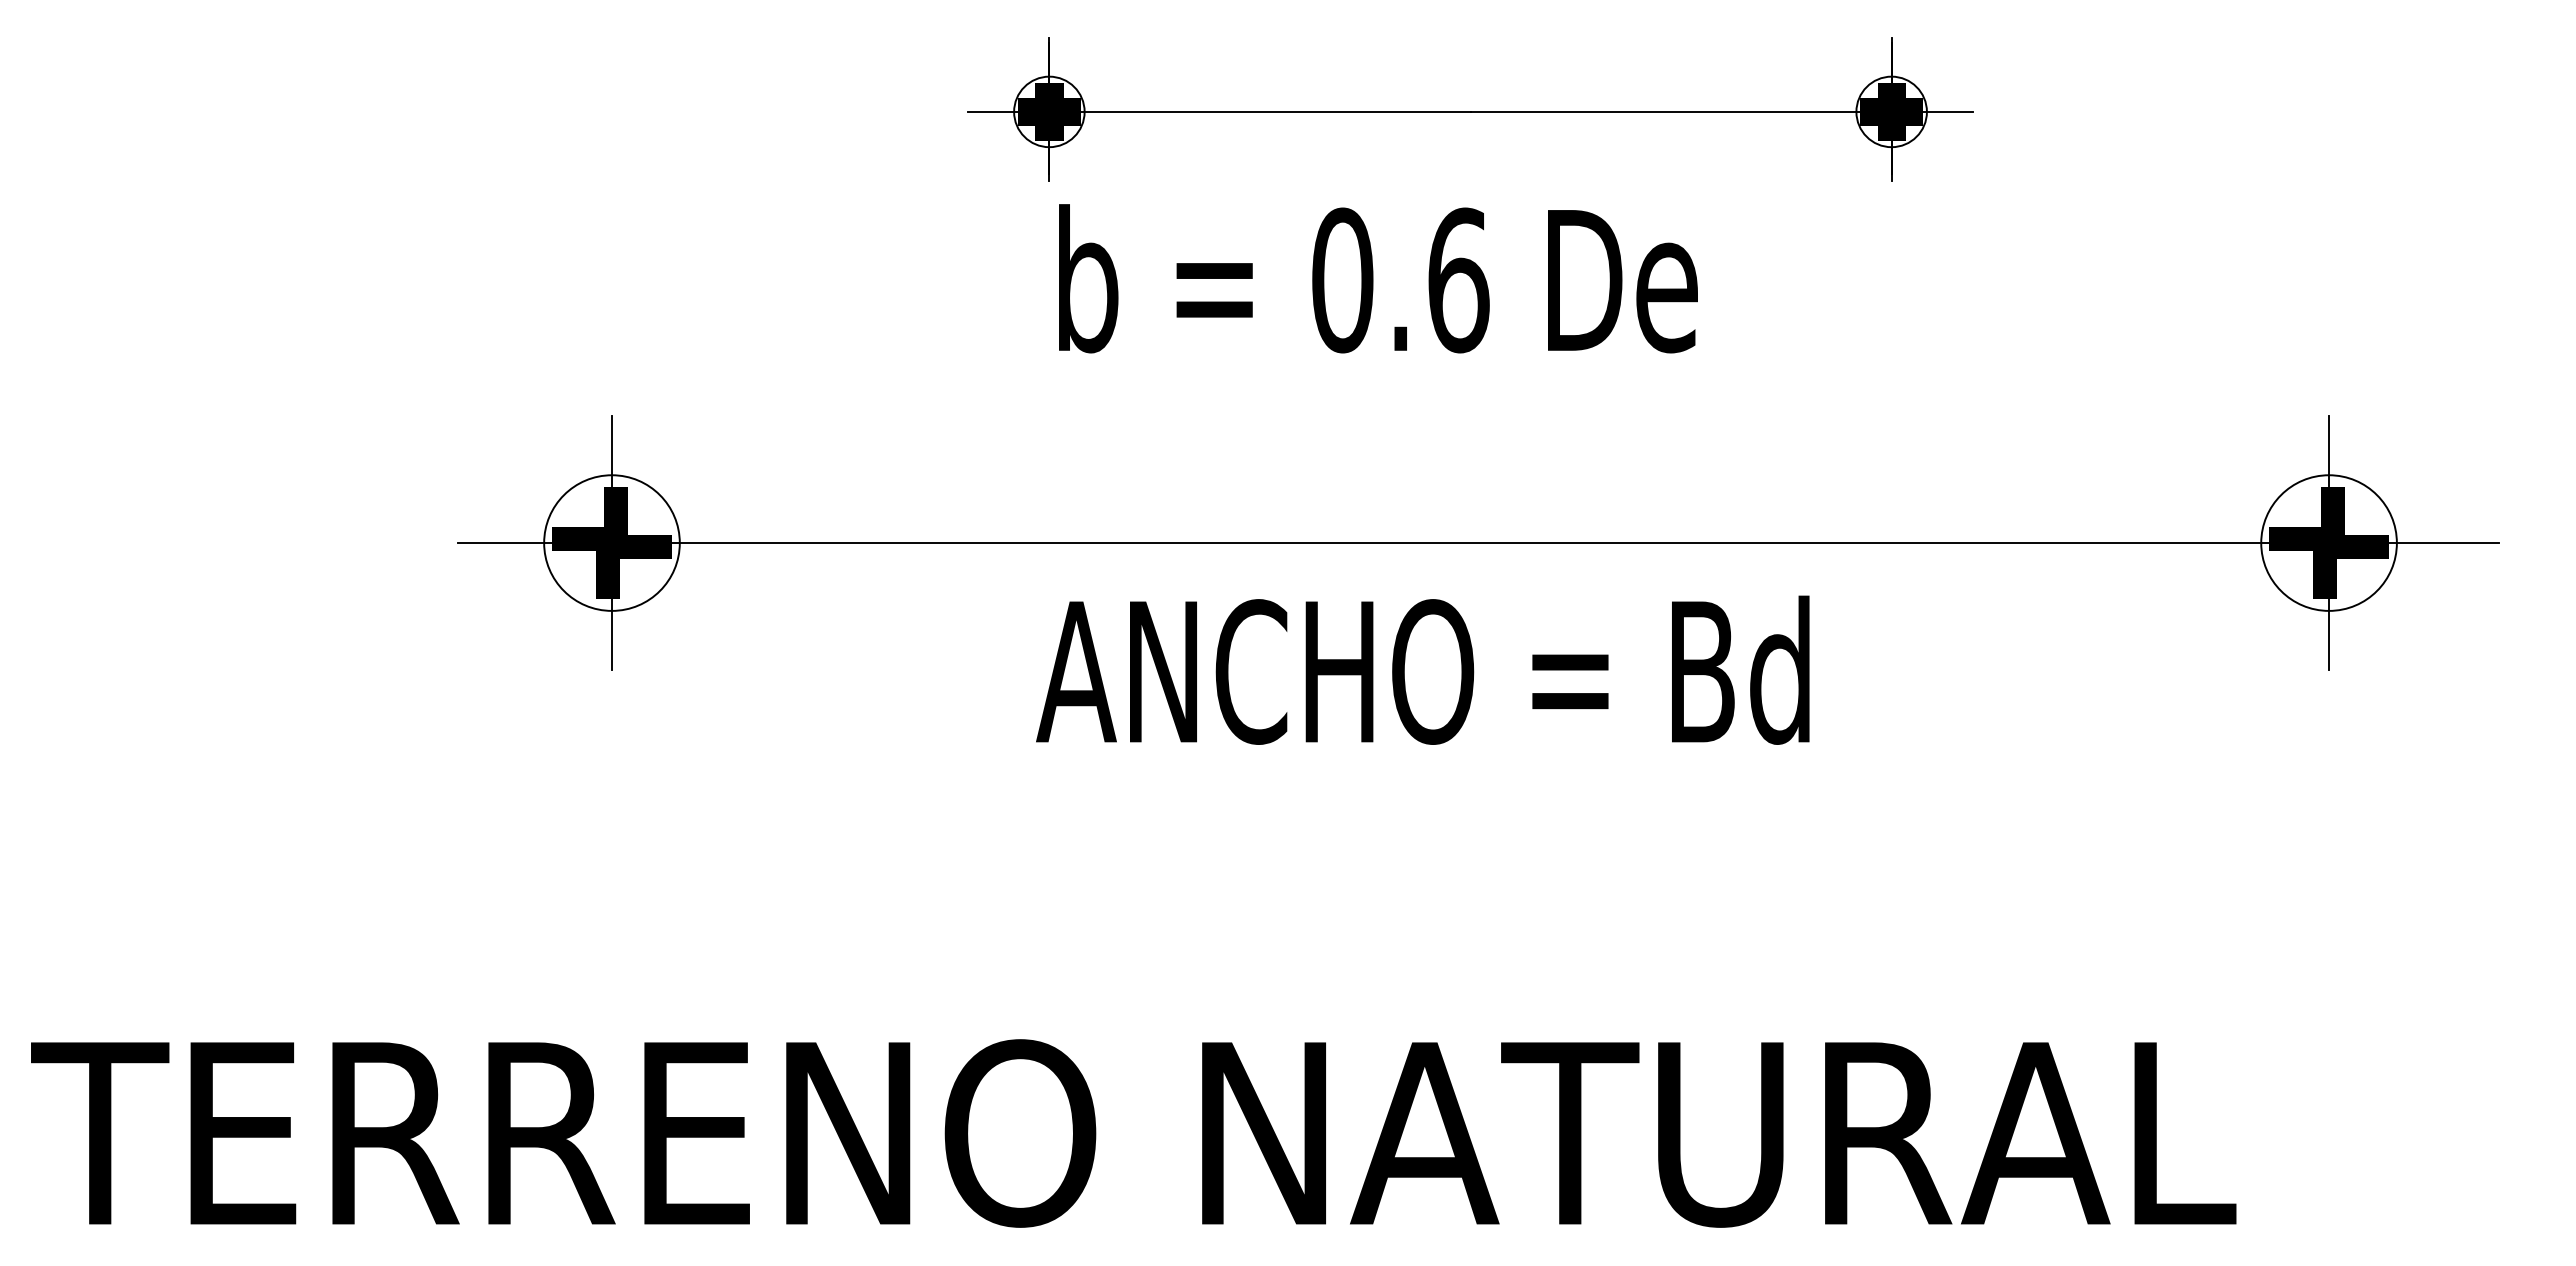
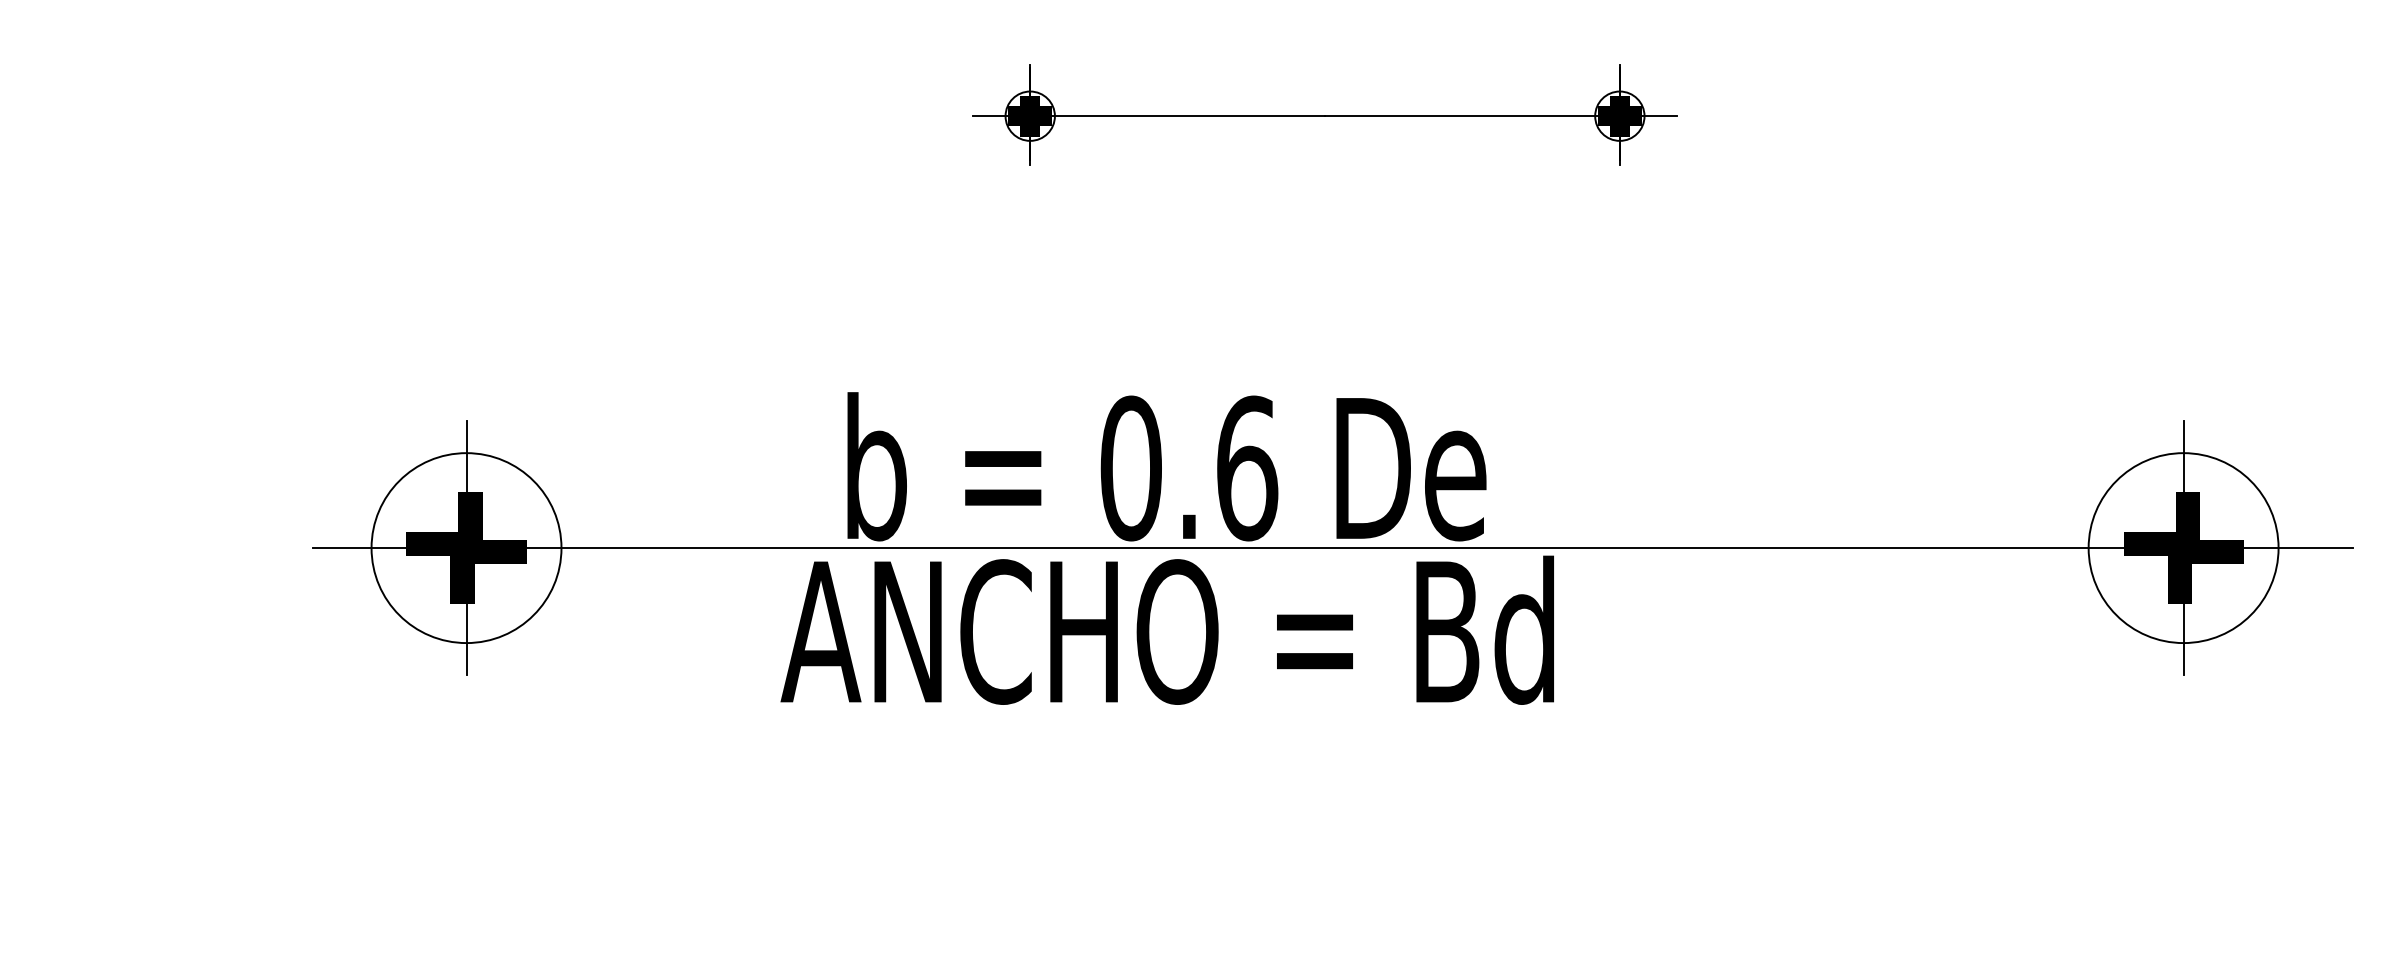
part: (1470, 109) -> (1325, 114), size x0.7
text: (1378, 278) -> (1167, 466), moved
circle: (611, 542) -> (466, 547), size x1.4
circle: (2328, 542) -> (2183, 547), size x1.4
text: (1422, 669) -> (1167, 629), moved

